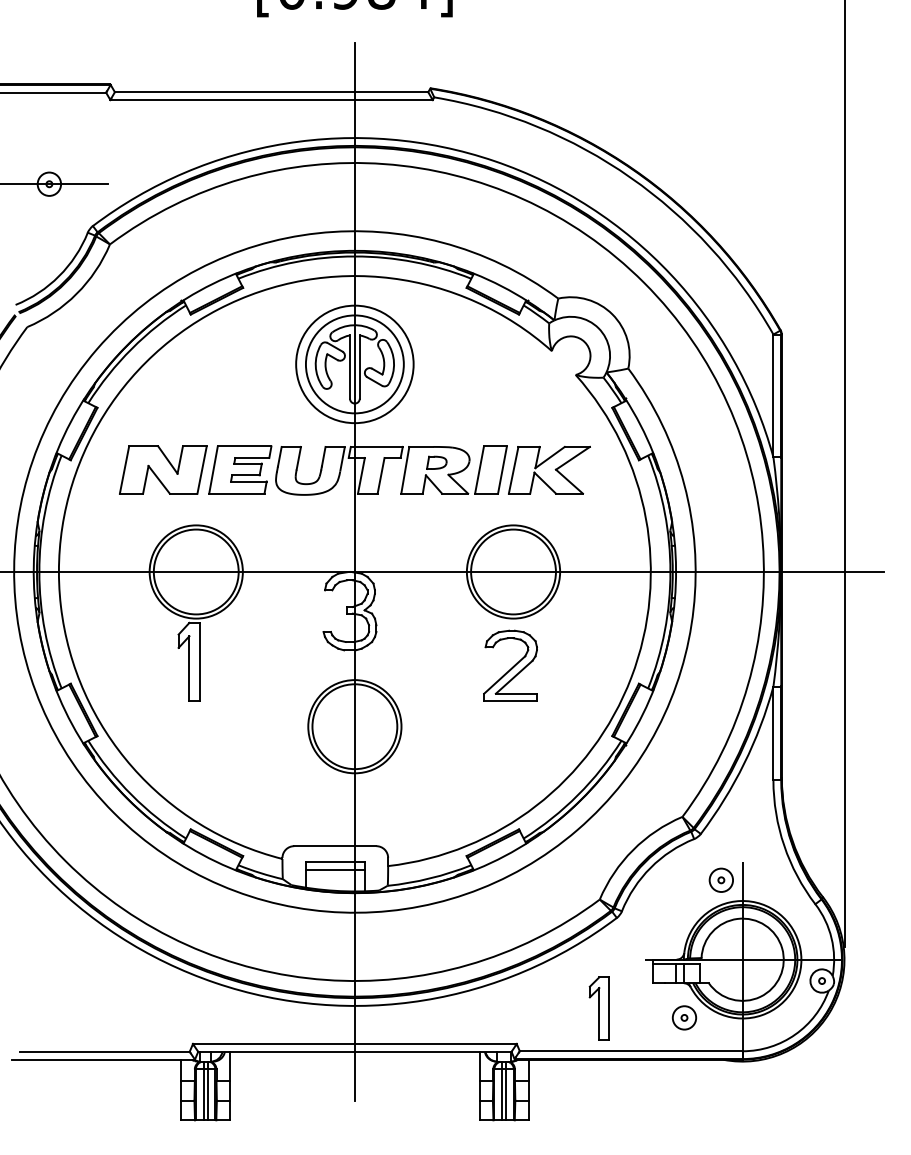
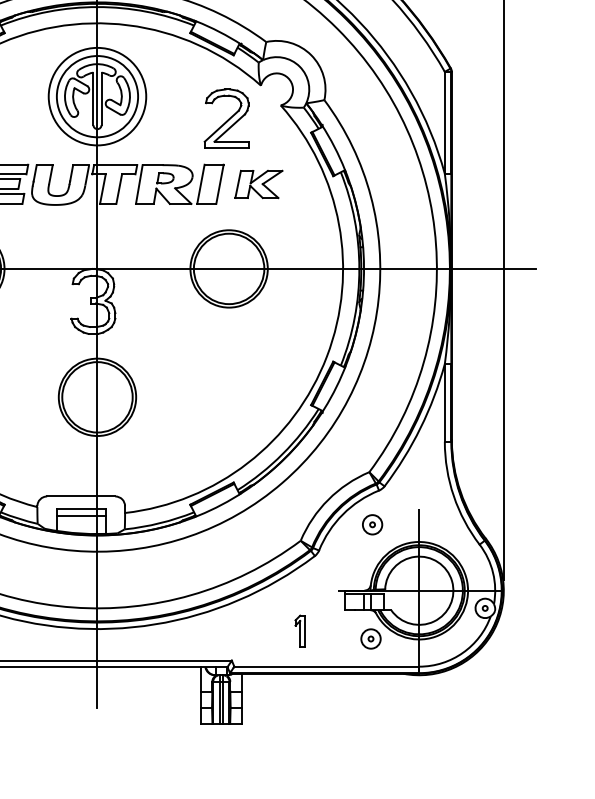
part: (549, 469) -> (258, 183), size x0.7
part: (510, 665) -> (226, 118), moved
part: (720, 879) -> (371, 524), moved
part: (598, 1008) -> (299, 631), size x0.6

